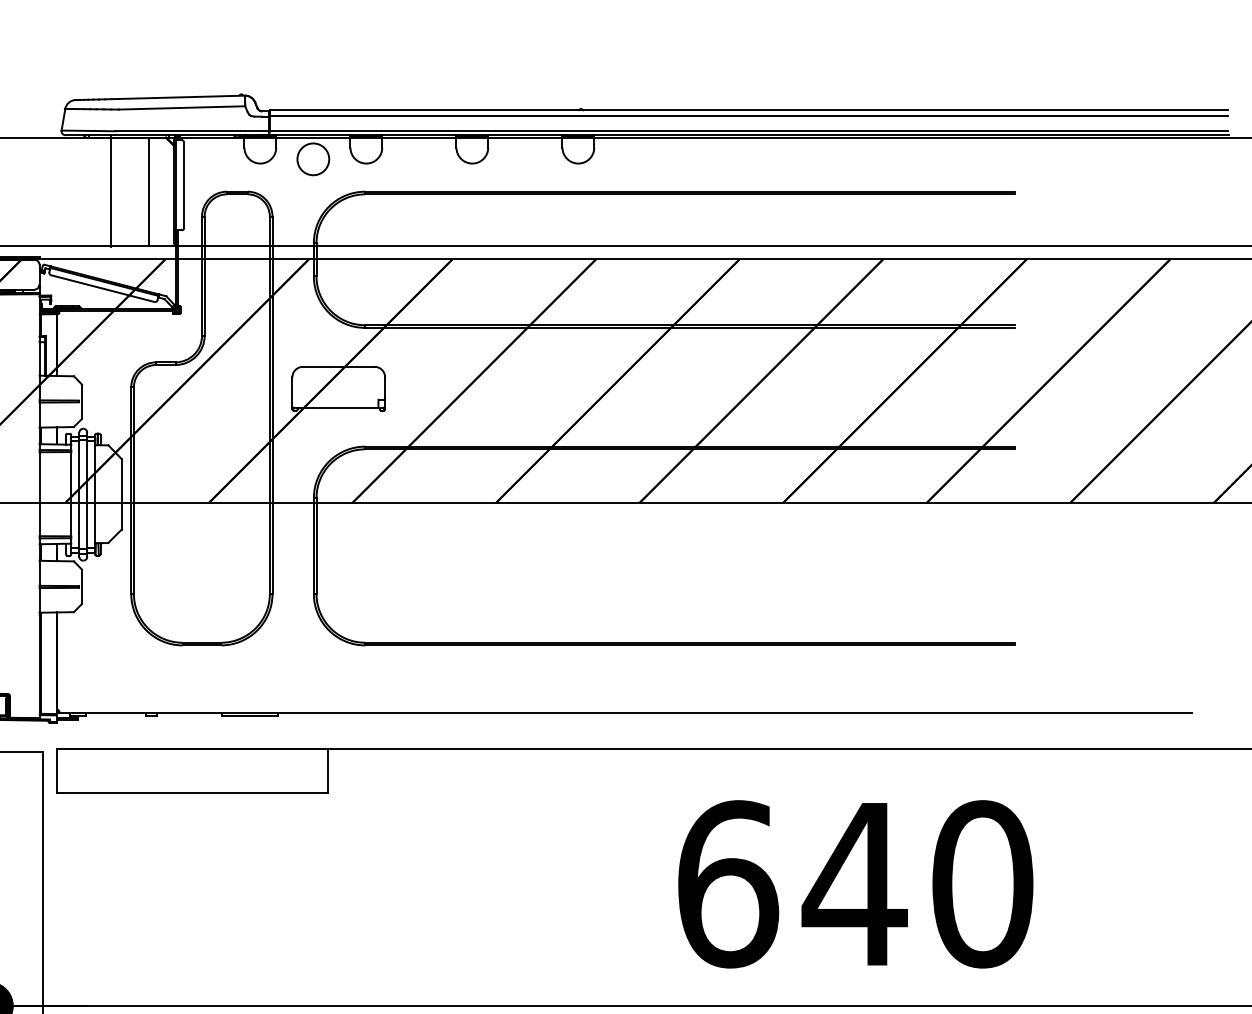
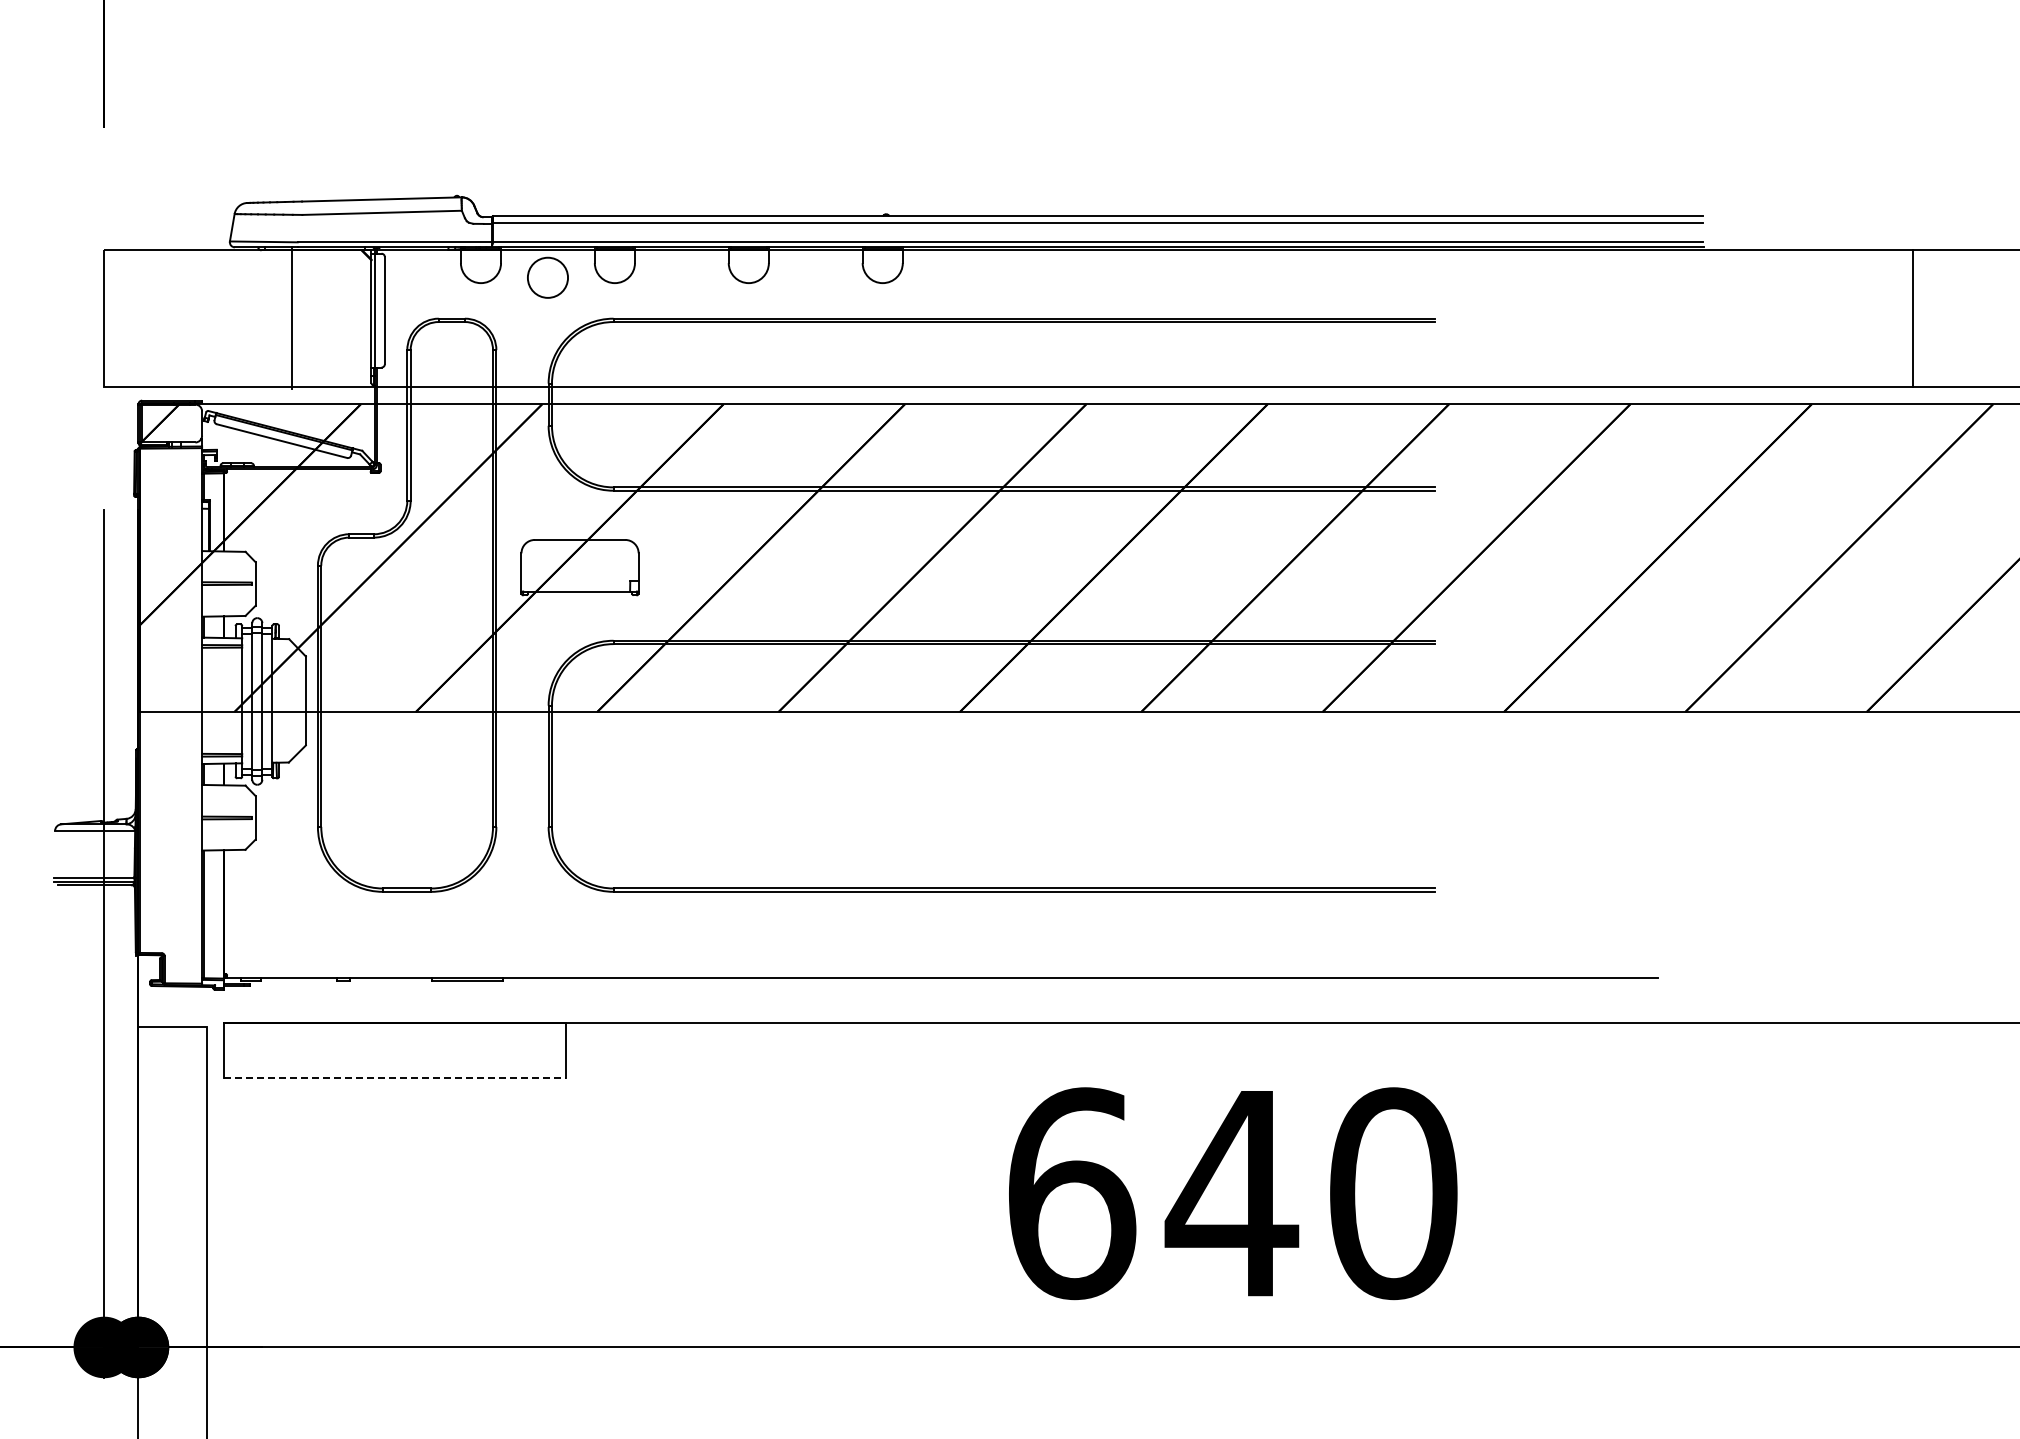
line: (149, 191) -> (340, 318), removed
line: (191, 792) -> (394, 1077), solid -> dashed

